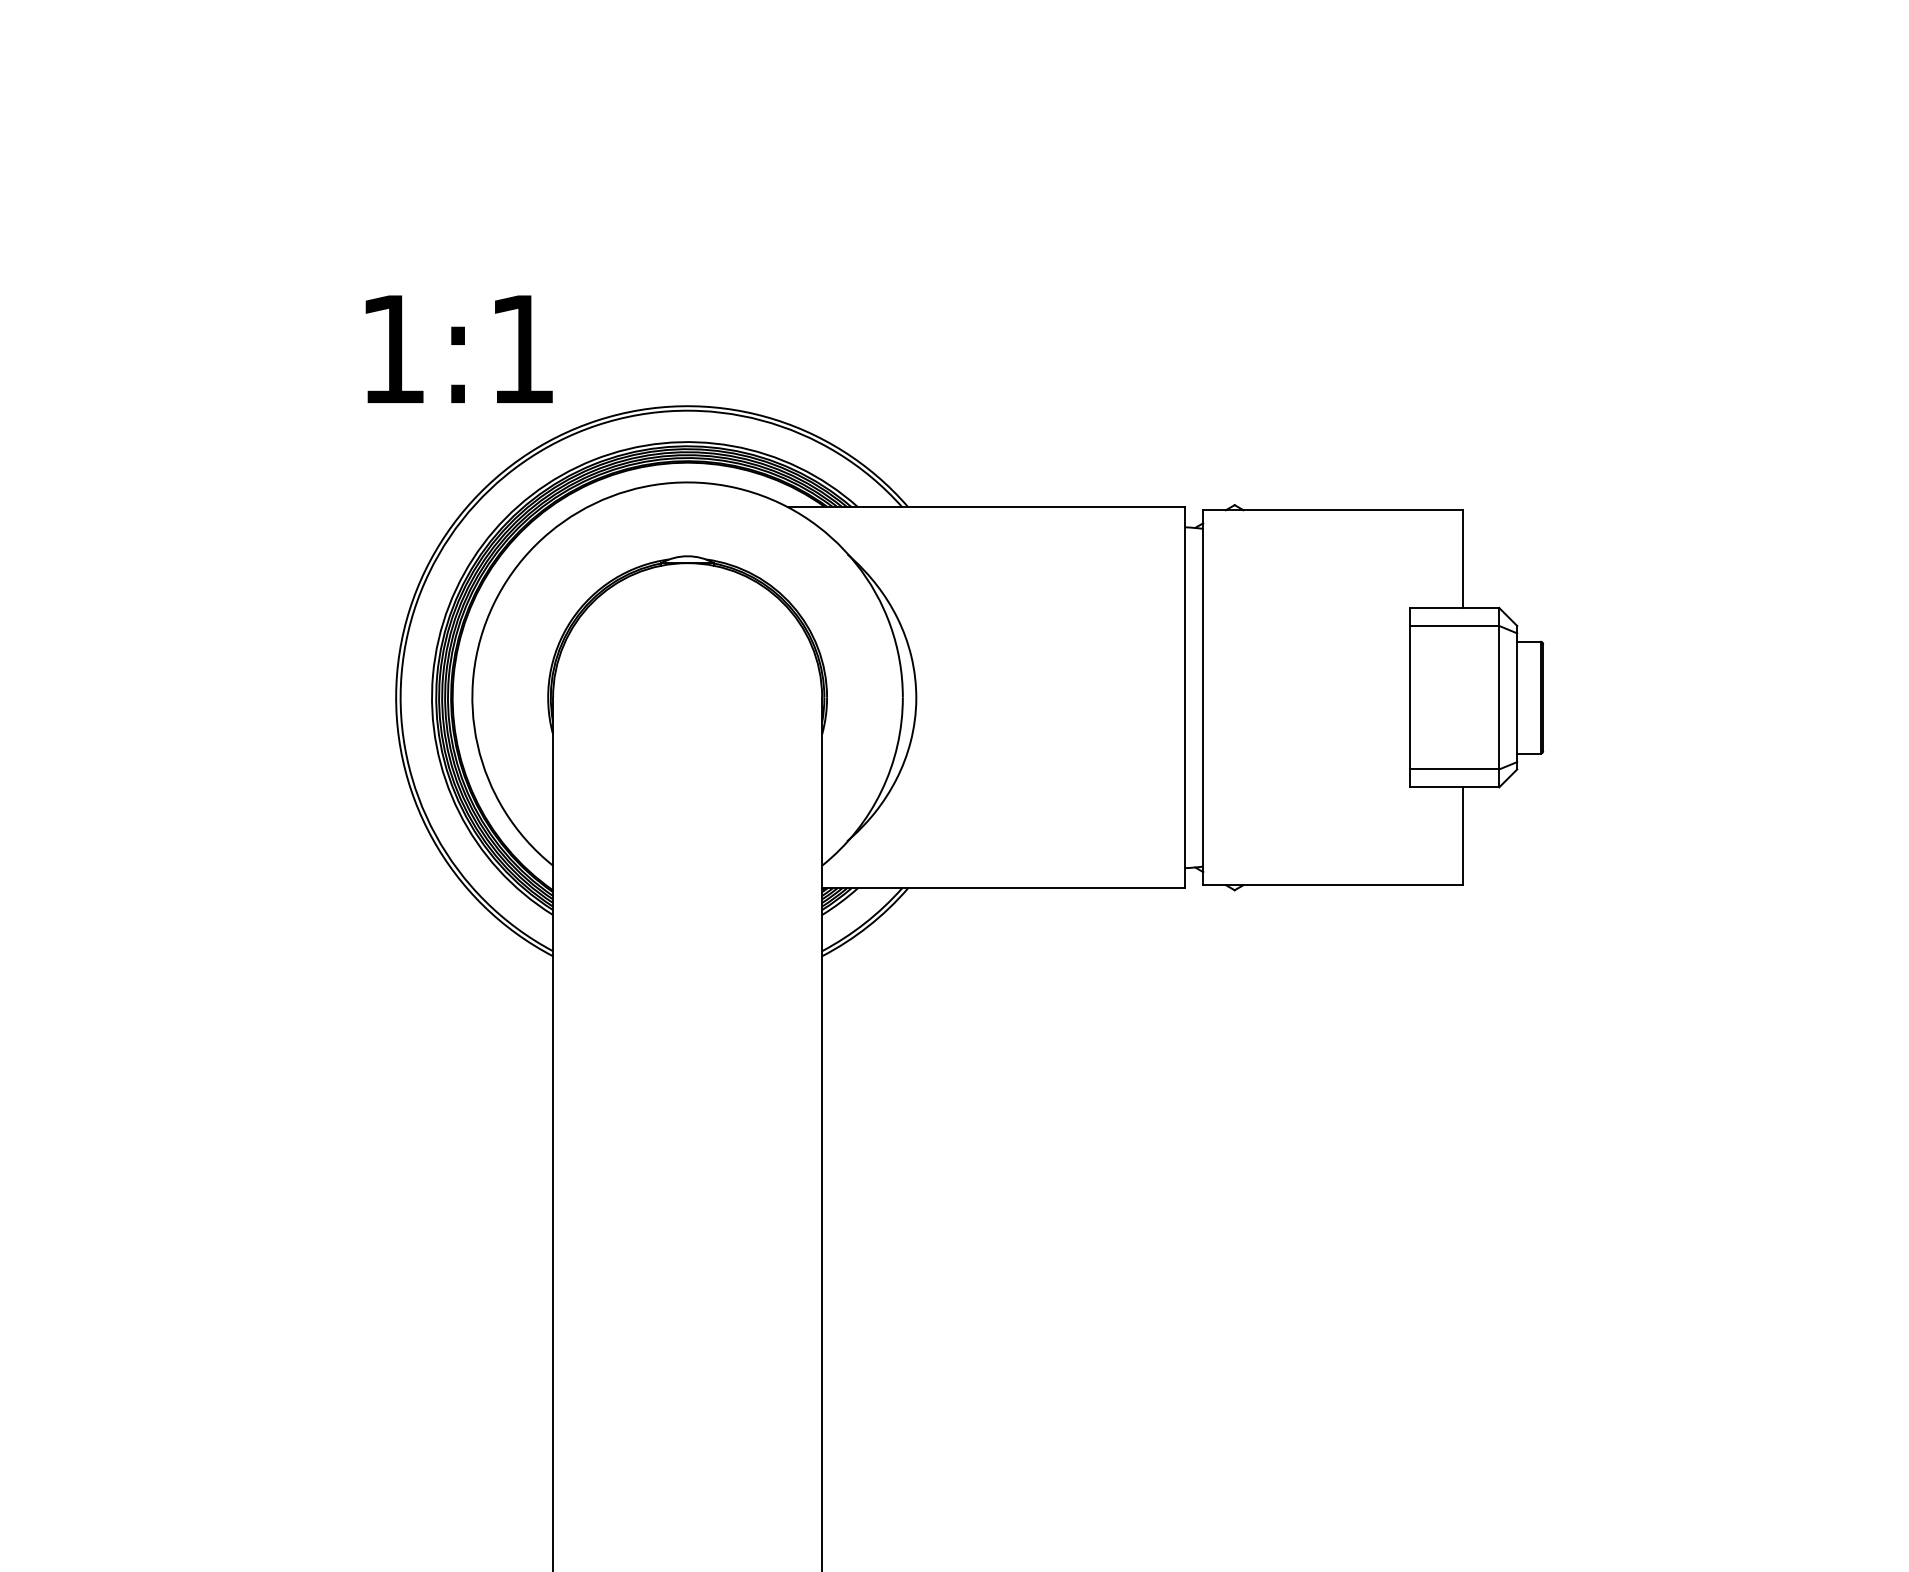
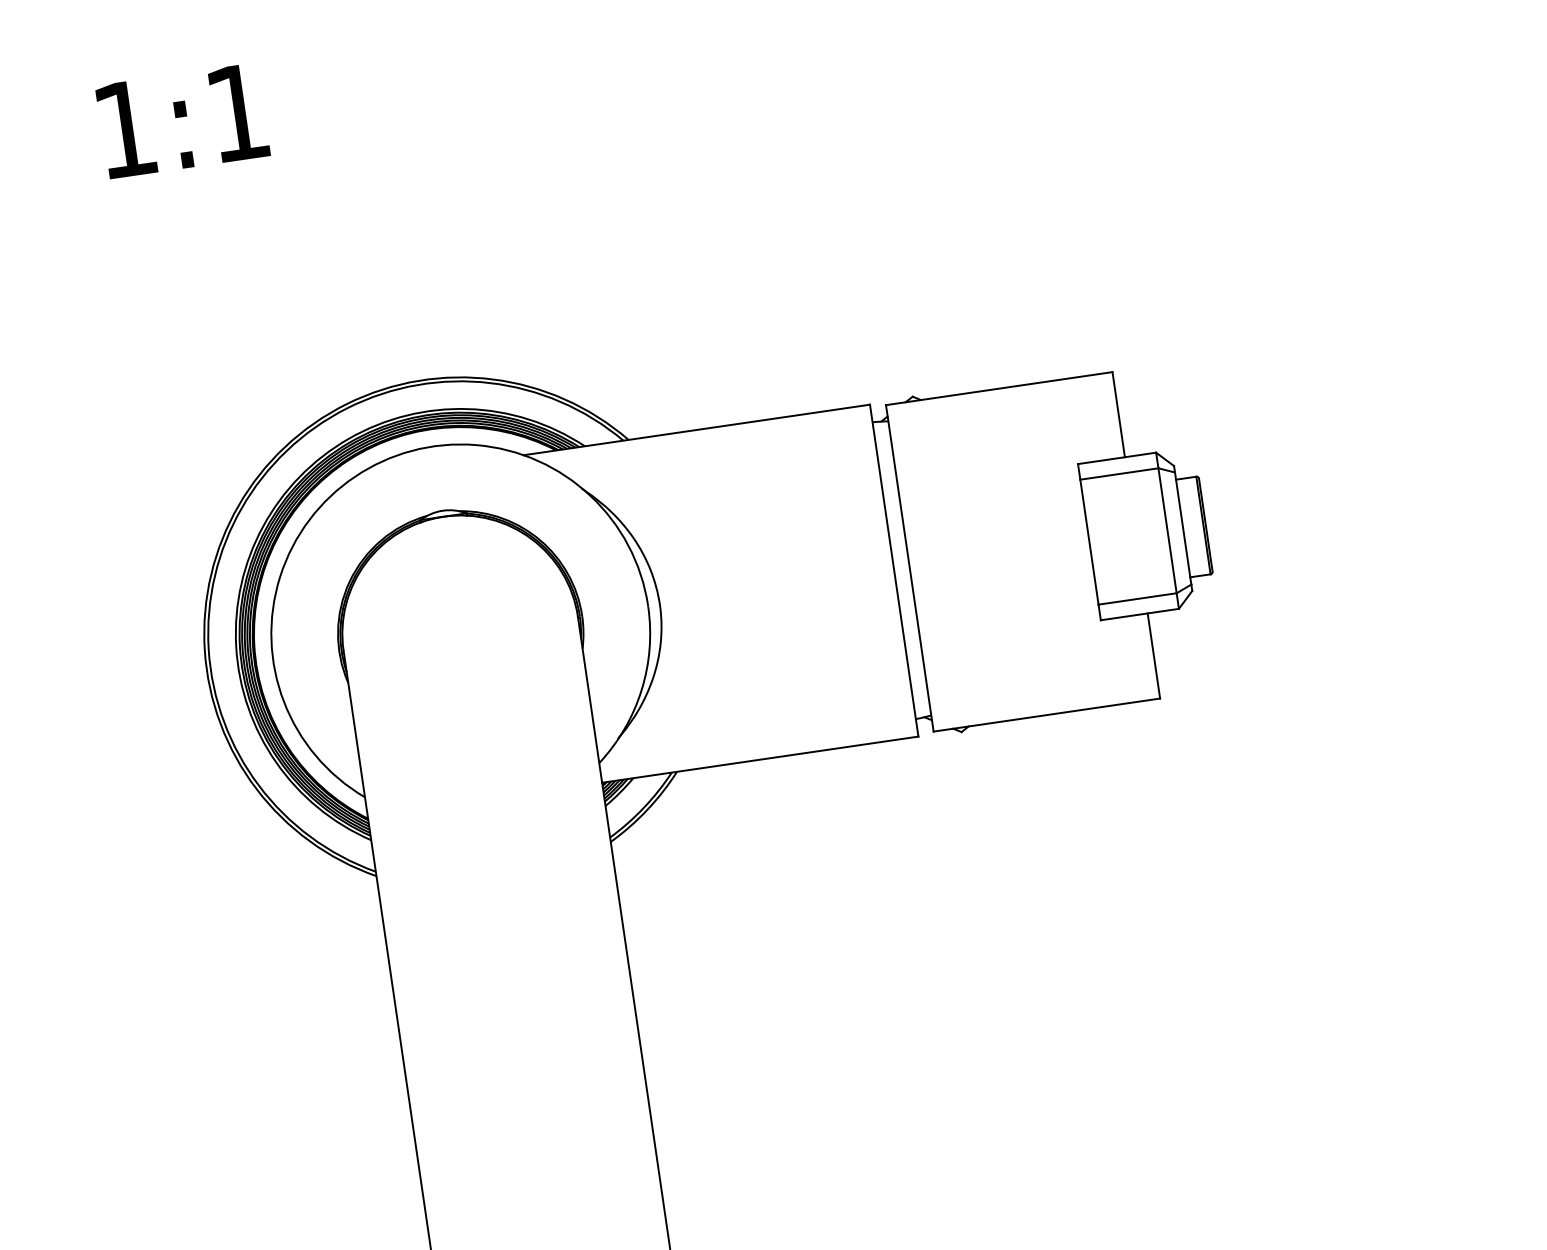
text: (458, 348) -> (182, 120), moved

